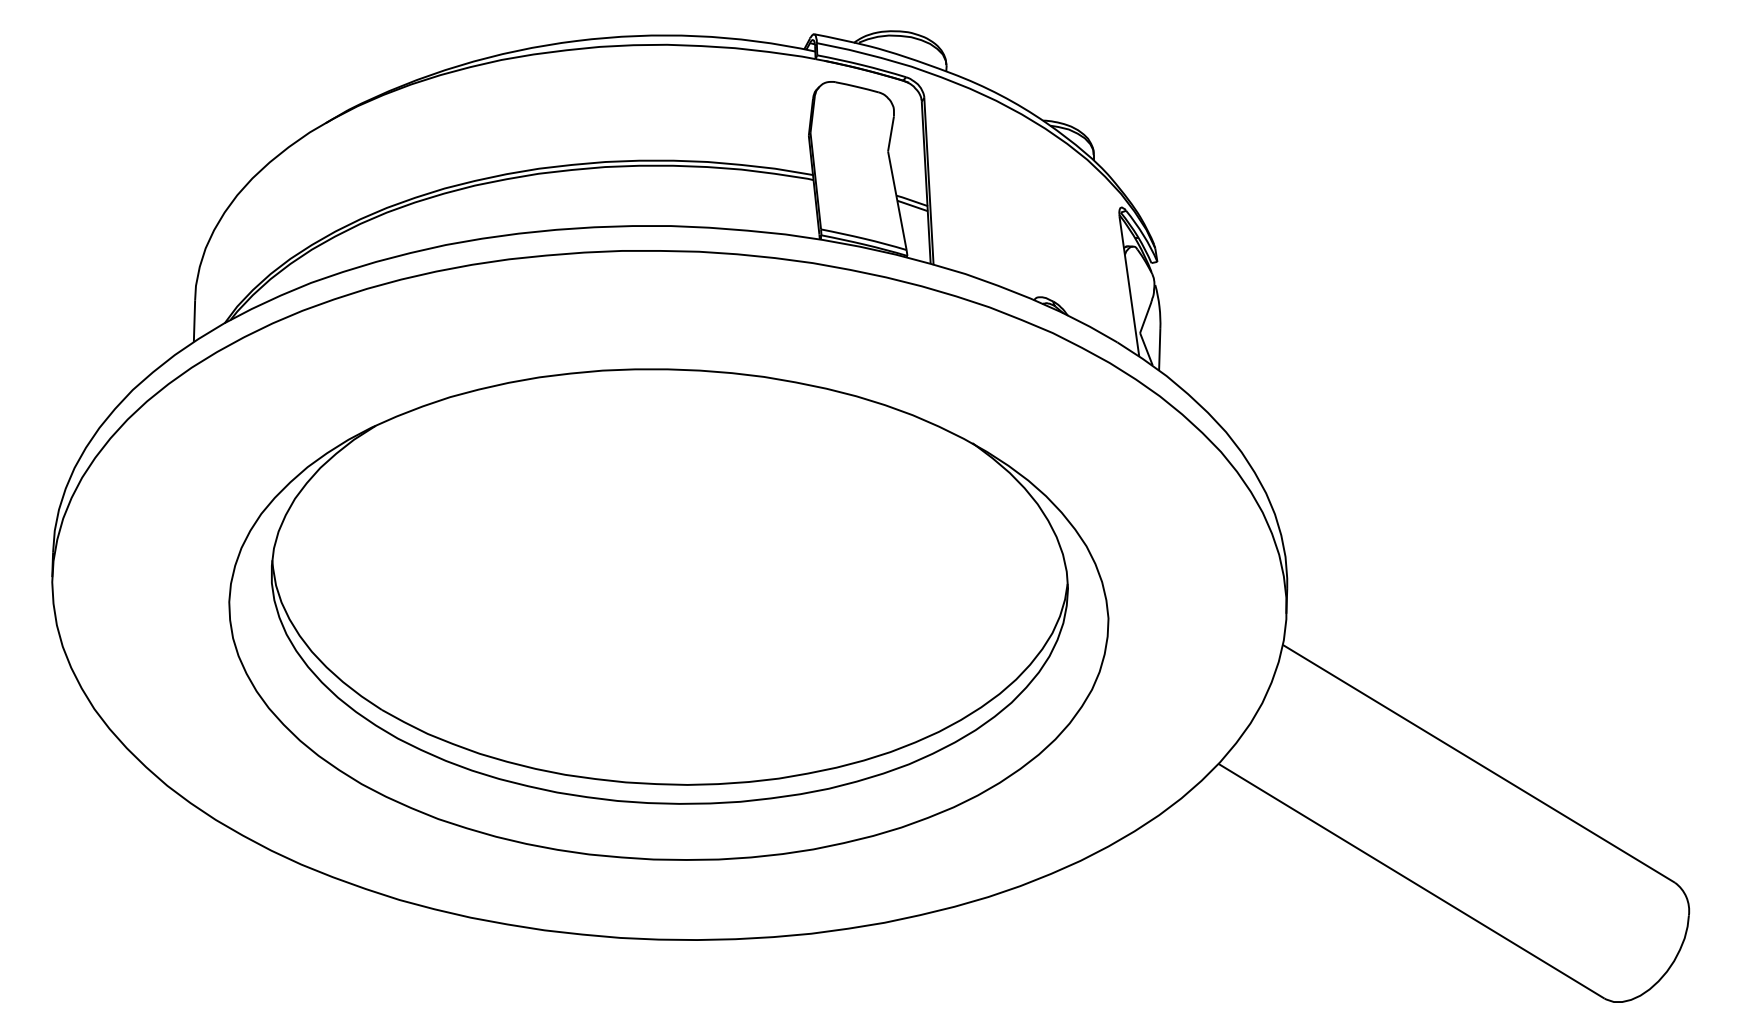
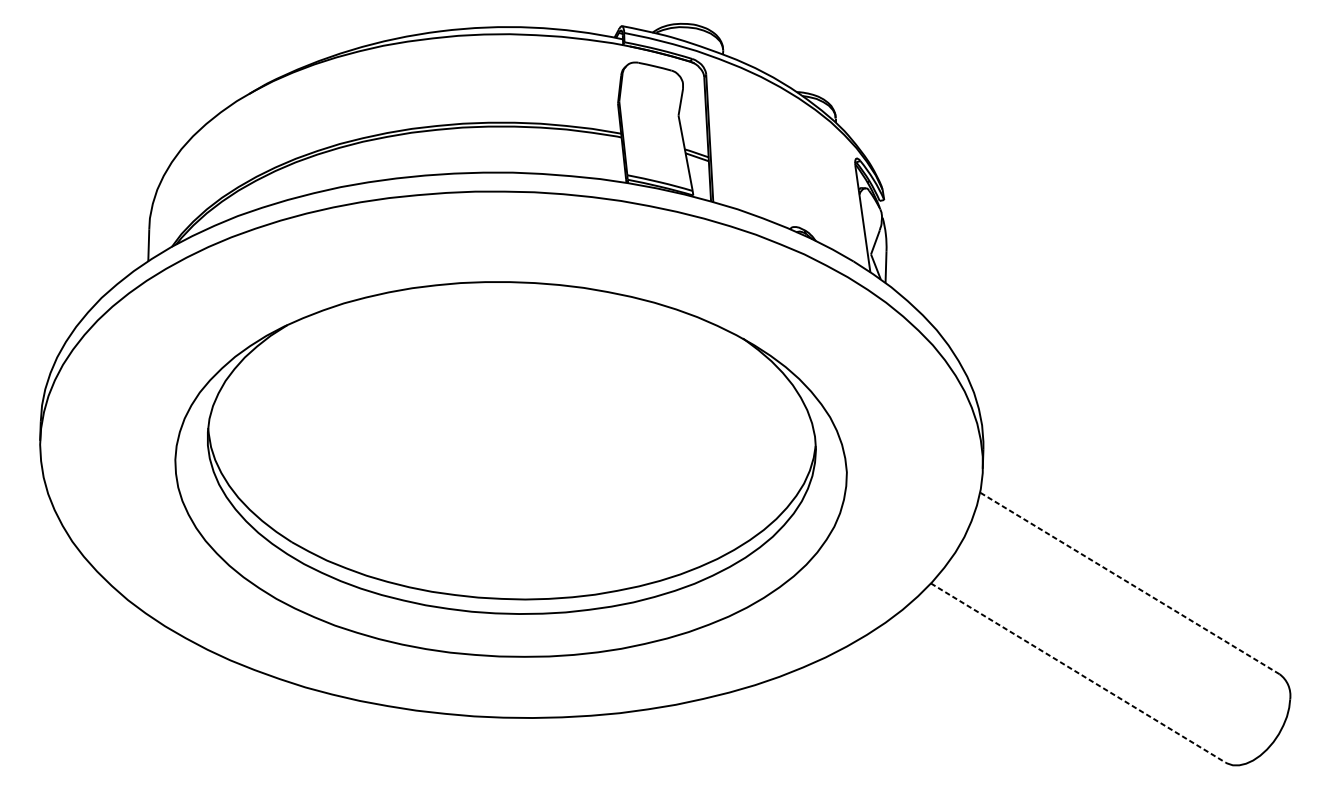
line: (1478, 763) -> (1129, 583), solid -> dashed
line: (1411, 881) -> (1078, 673), solid -> dashed

